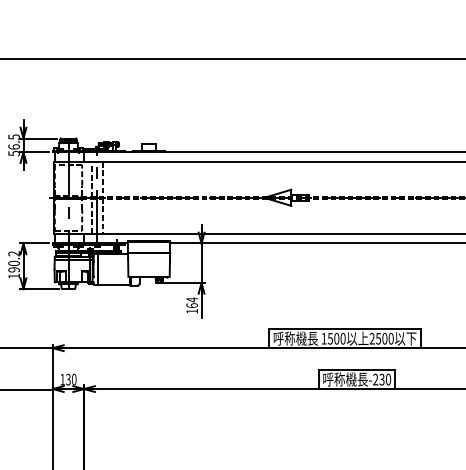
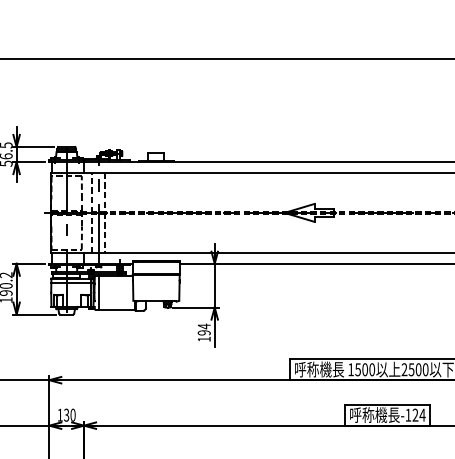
text: (192, 305) -> (204, 332), 164 -> 194
text: (382, 379) -> (415, 415), -230 -> -124

